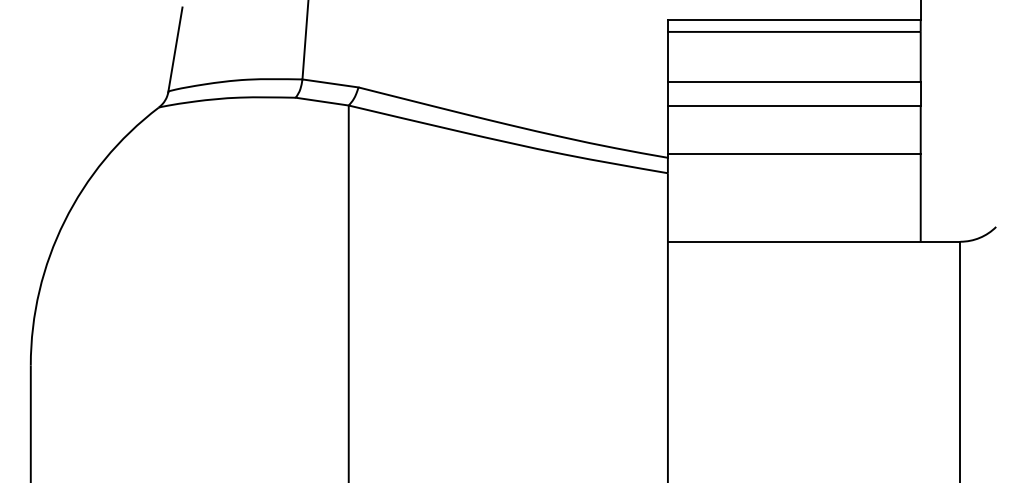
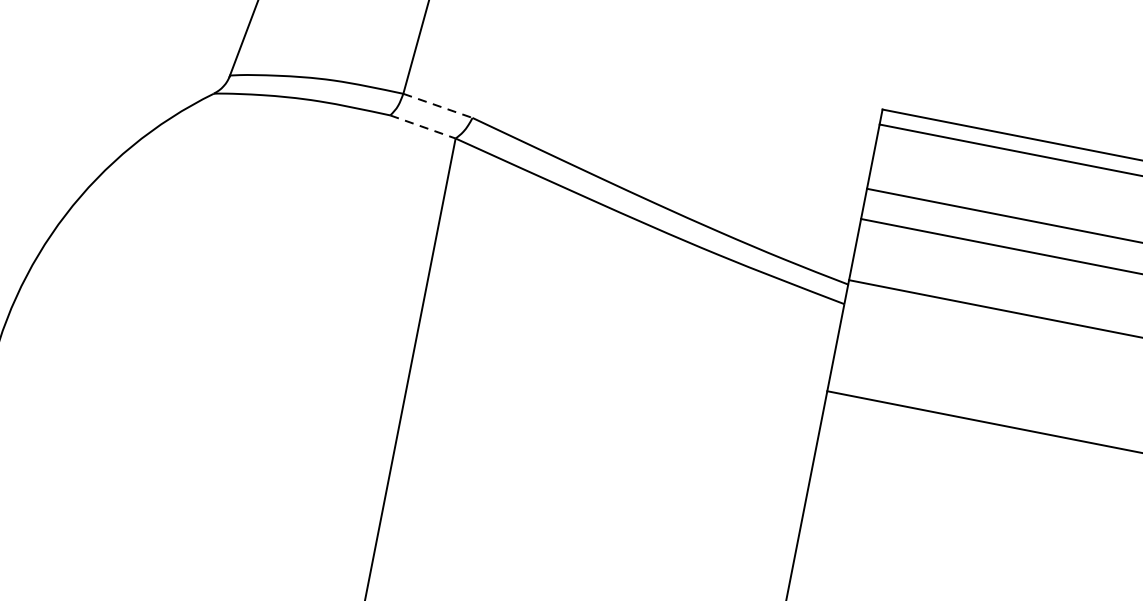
line: (330, 83) -> (437, 105), solid -> dashed
line: (322, 101) -> (423, 126), solid -> dashed

